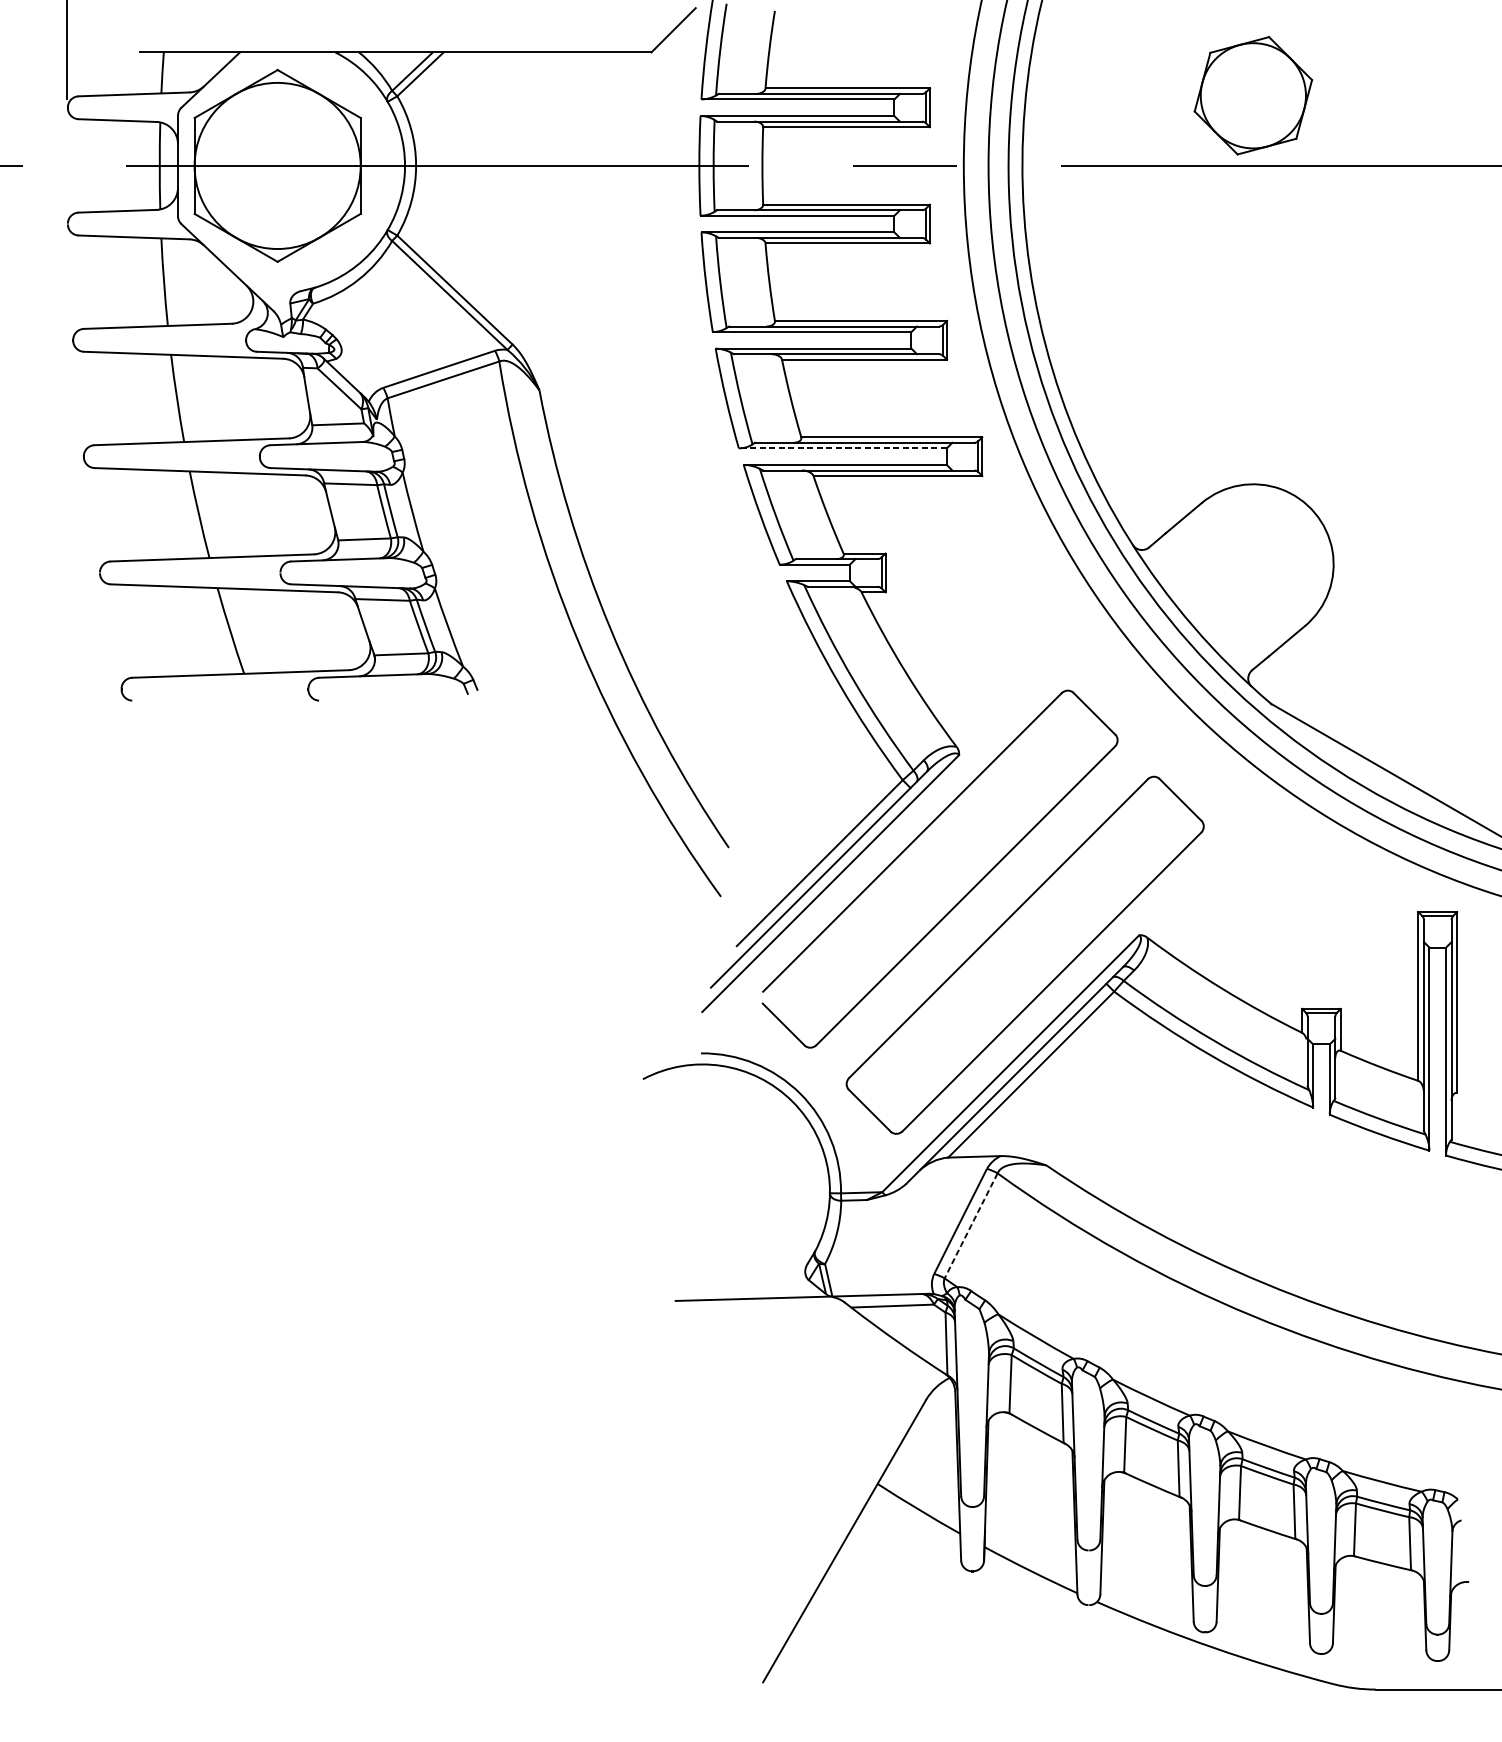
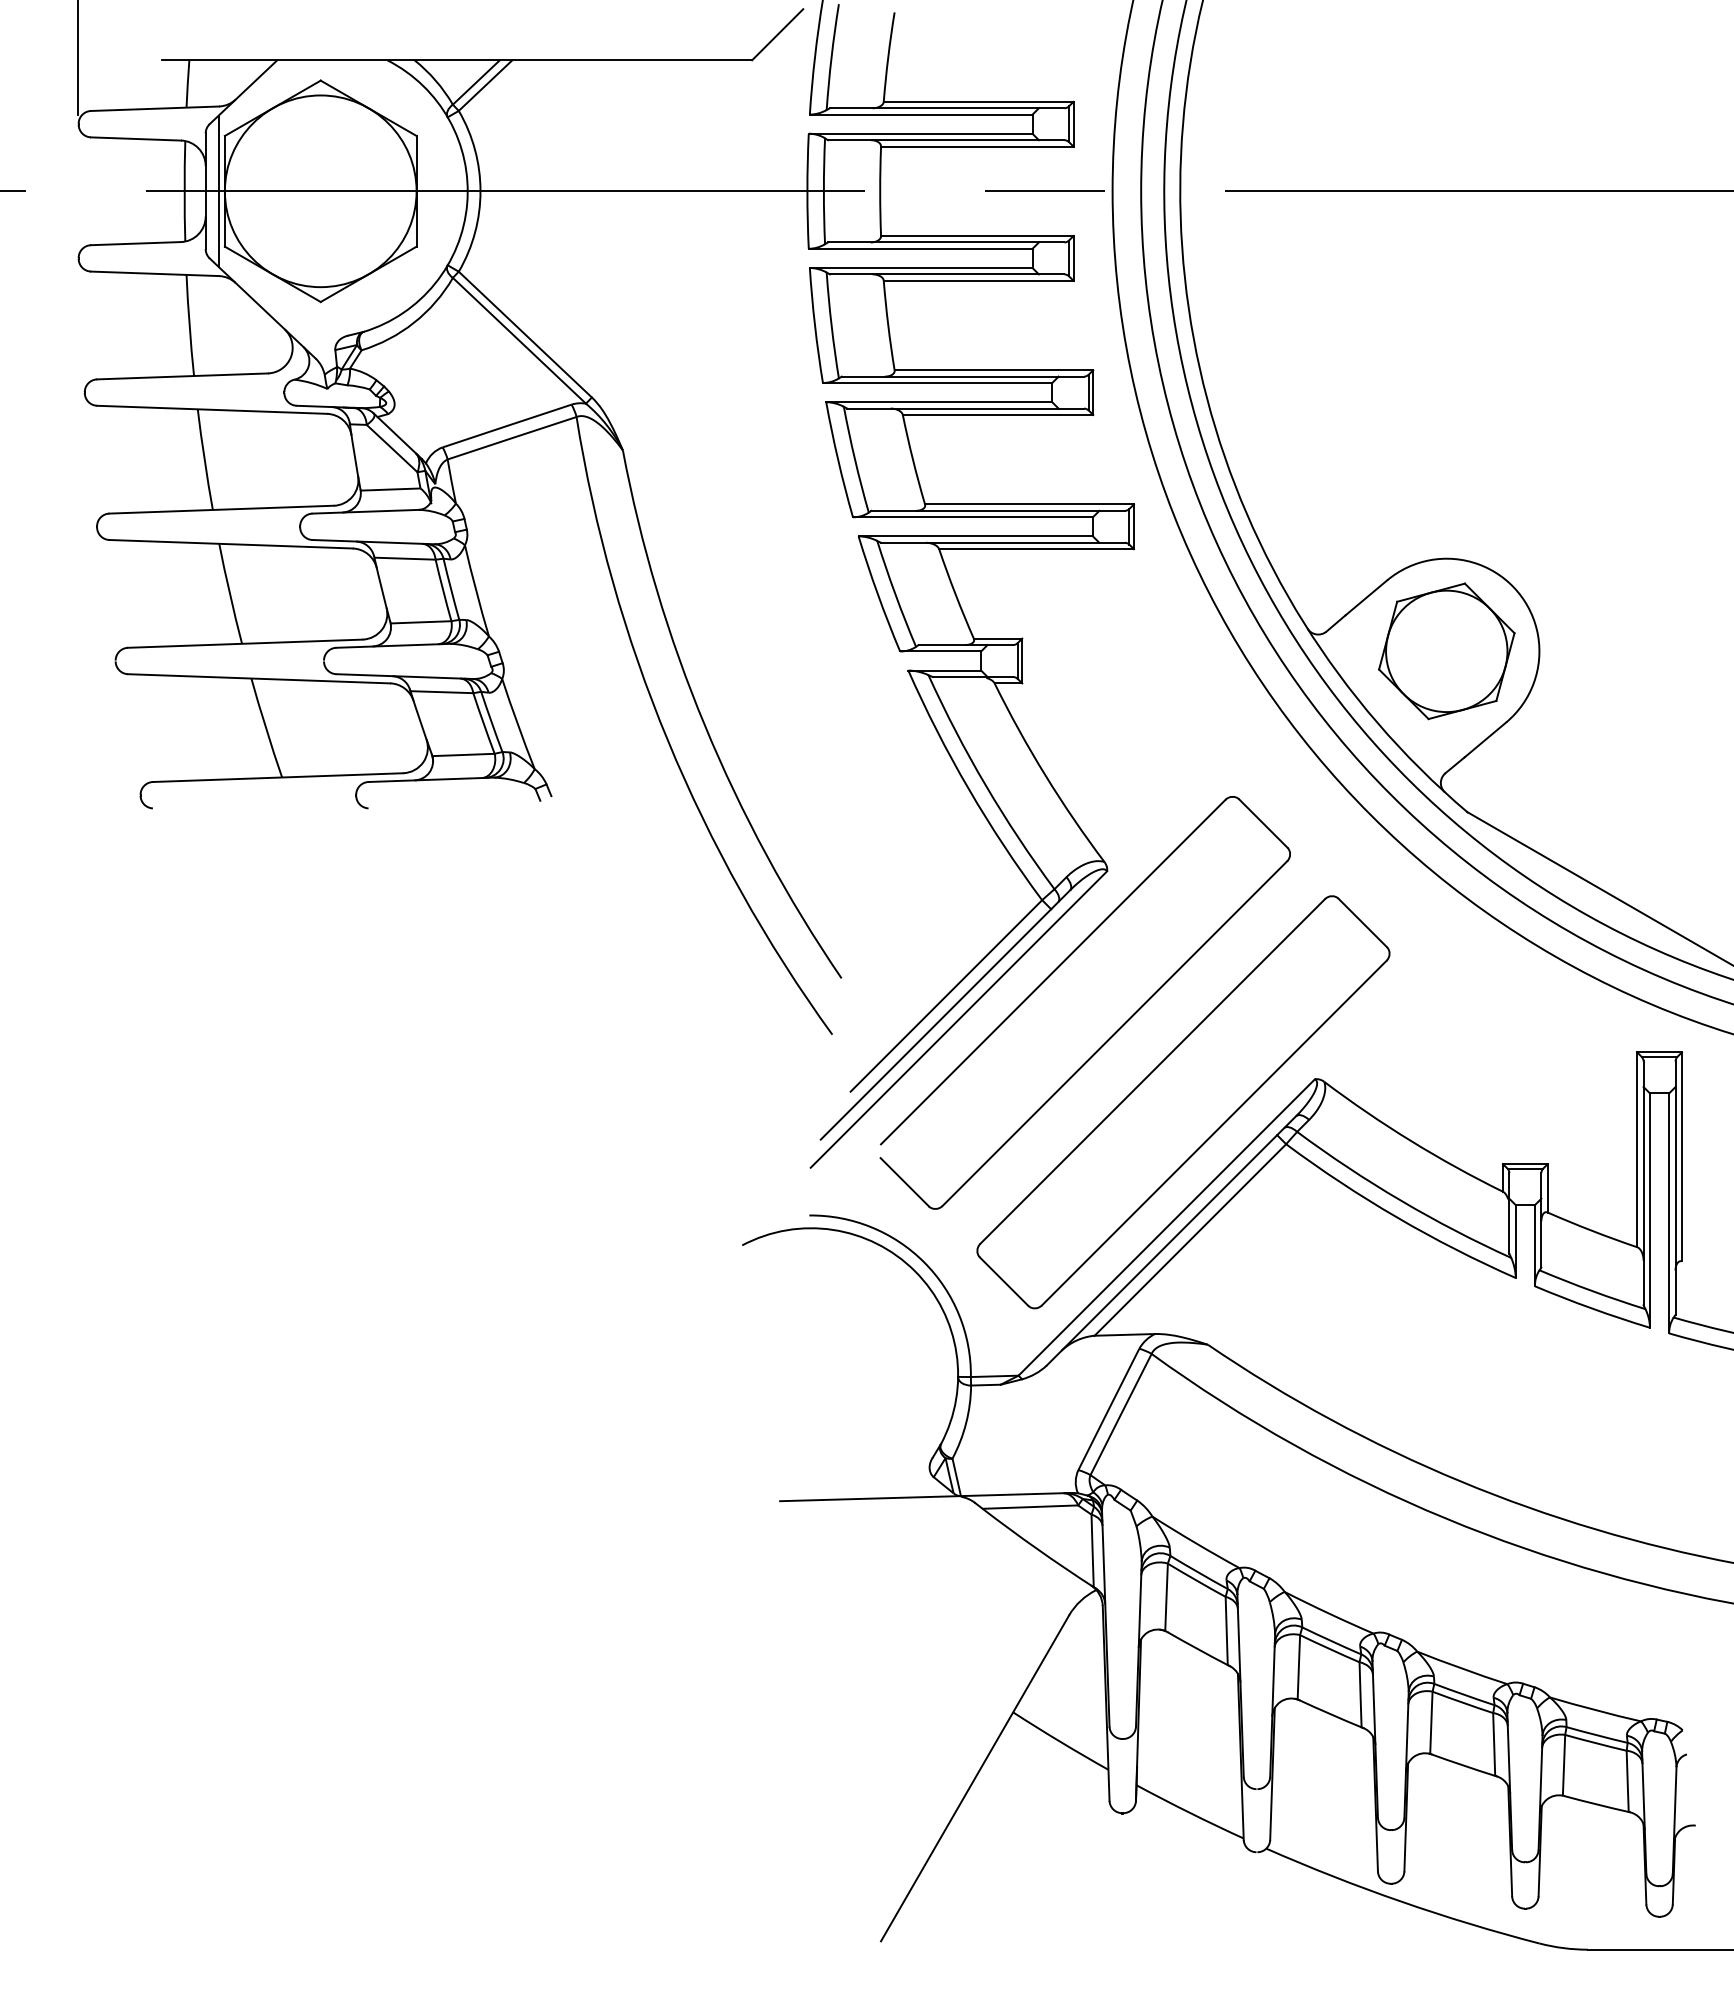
part: (1253, 95) -> (1446, 651), moved
line: (189, 165) -> (218, 190), added
line: (843, 448) -> (973, 517), dashed -> solid
arc: (971, 1225) -> (1121, 1414), dashed -> solid

